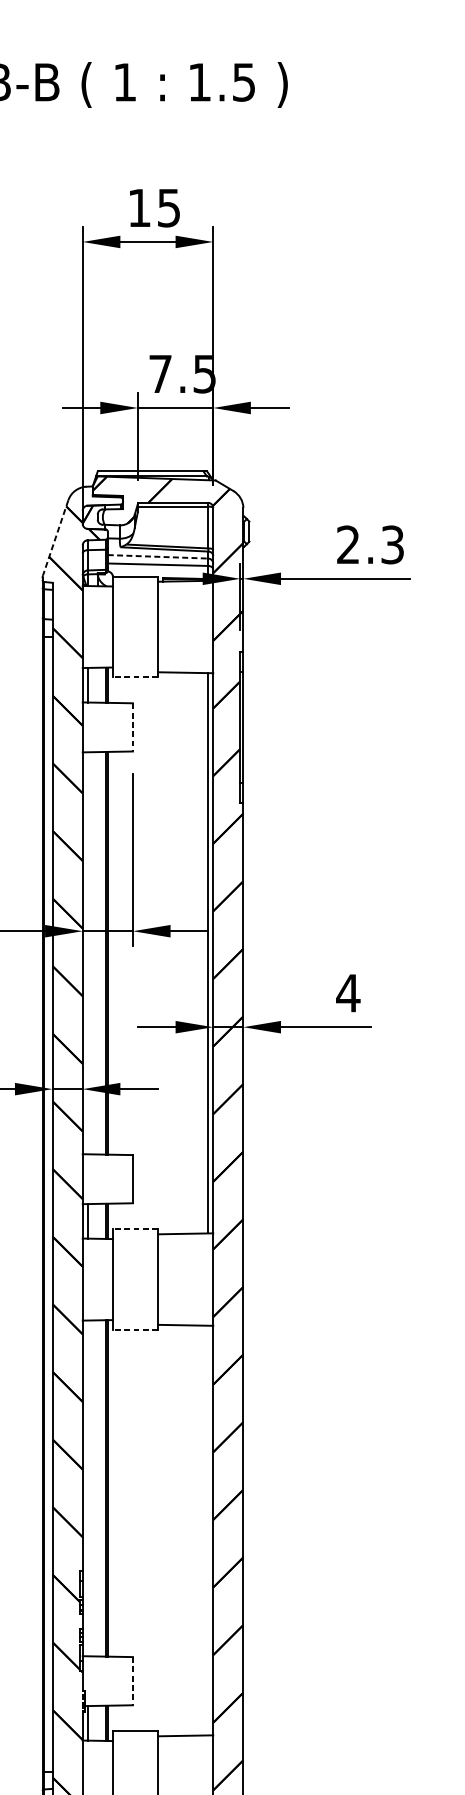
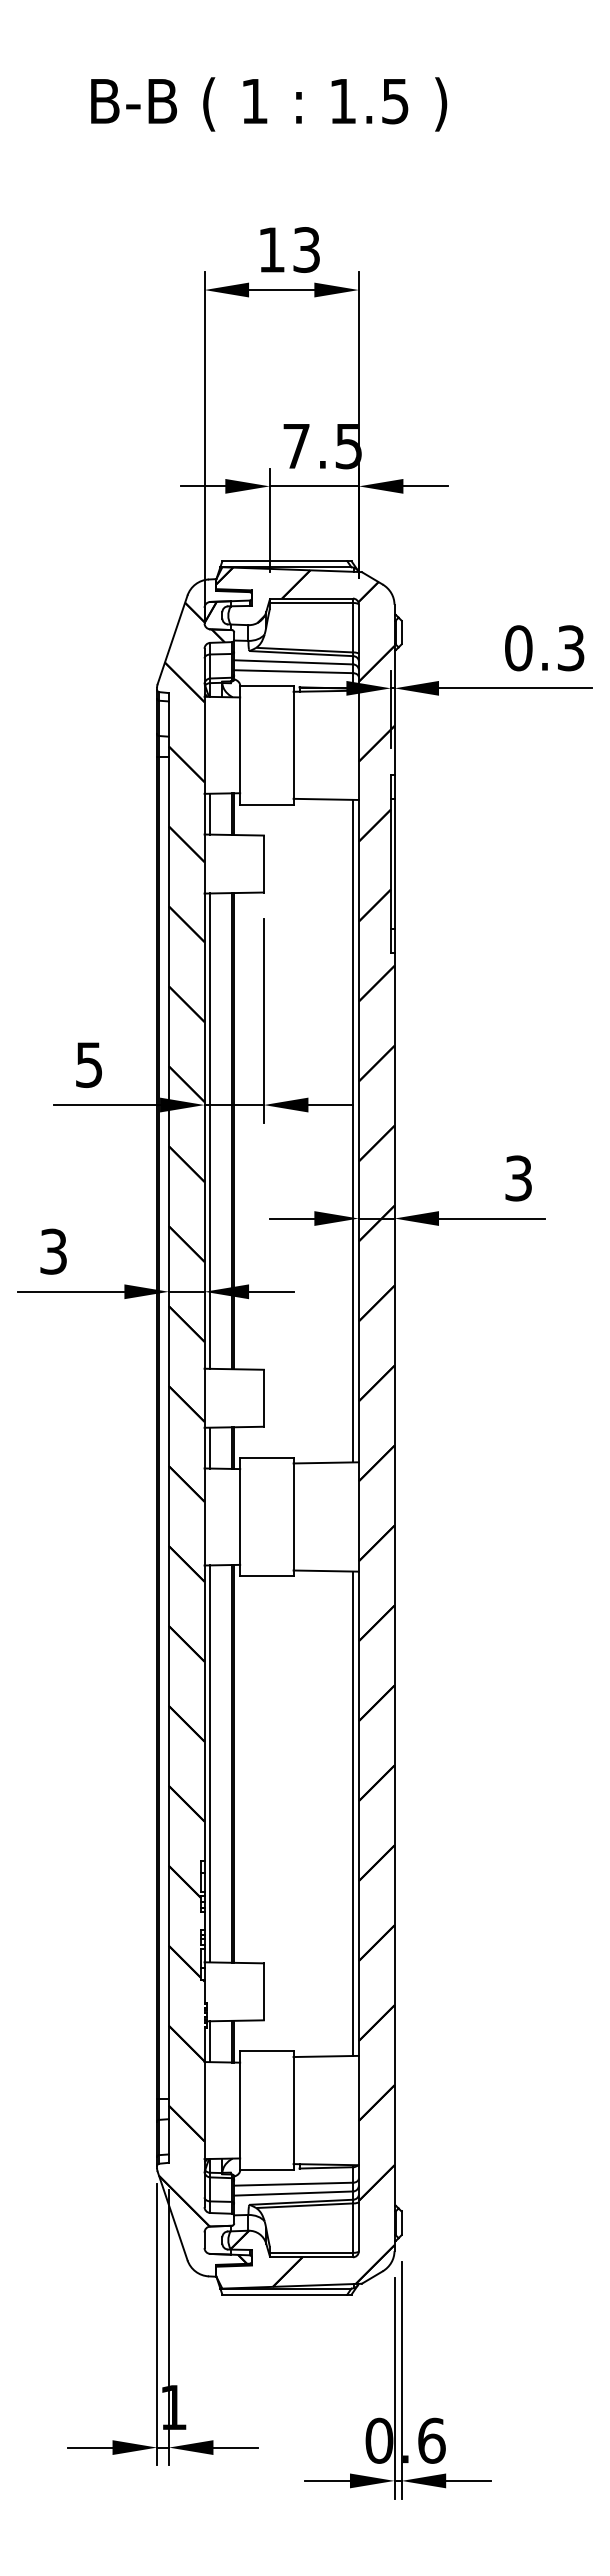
text: (168, 207) -> (306, 249), 15 -> 13
line: (55, 537) -> (172, 639), dashed -> solid
text: (348, 545) -> (518, 648), 2.3 -> 0.3
line: (158, 556) -> (294, 662), dashed -> solid
line: (135, 677) -> (266, 804), dashed -> solid
line: (132, 727) -> (263, 864), dashed -> solid
line: (87, 952) -> (210, 1130), added
text: (348, 993) -> (518, 1178), 4 -> 3
line: (135, 1229) -> (266, 1457), dashed -> solid
line: (135, 1329) -> (266, 1576), dashed -> solid
line: (87, 1488) -> (210, 1763), added
line: (208, 1530) -> (353, 1813), added
line: (132, 1681) -> (263, 1992), dashed -> solid

